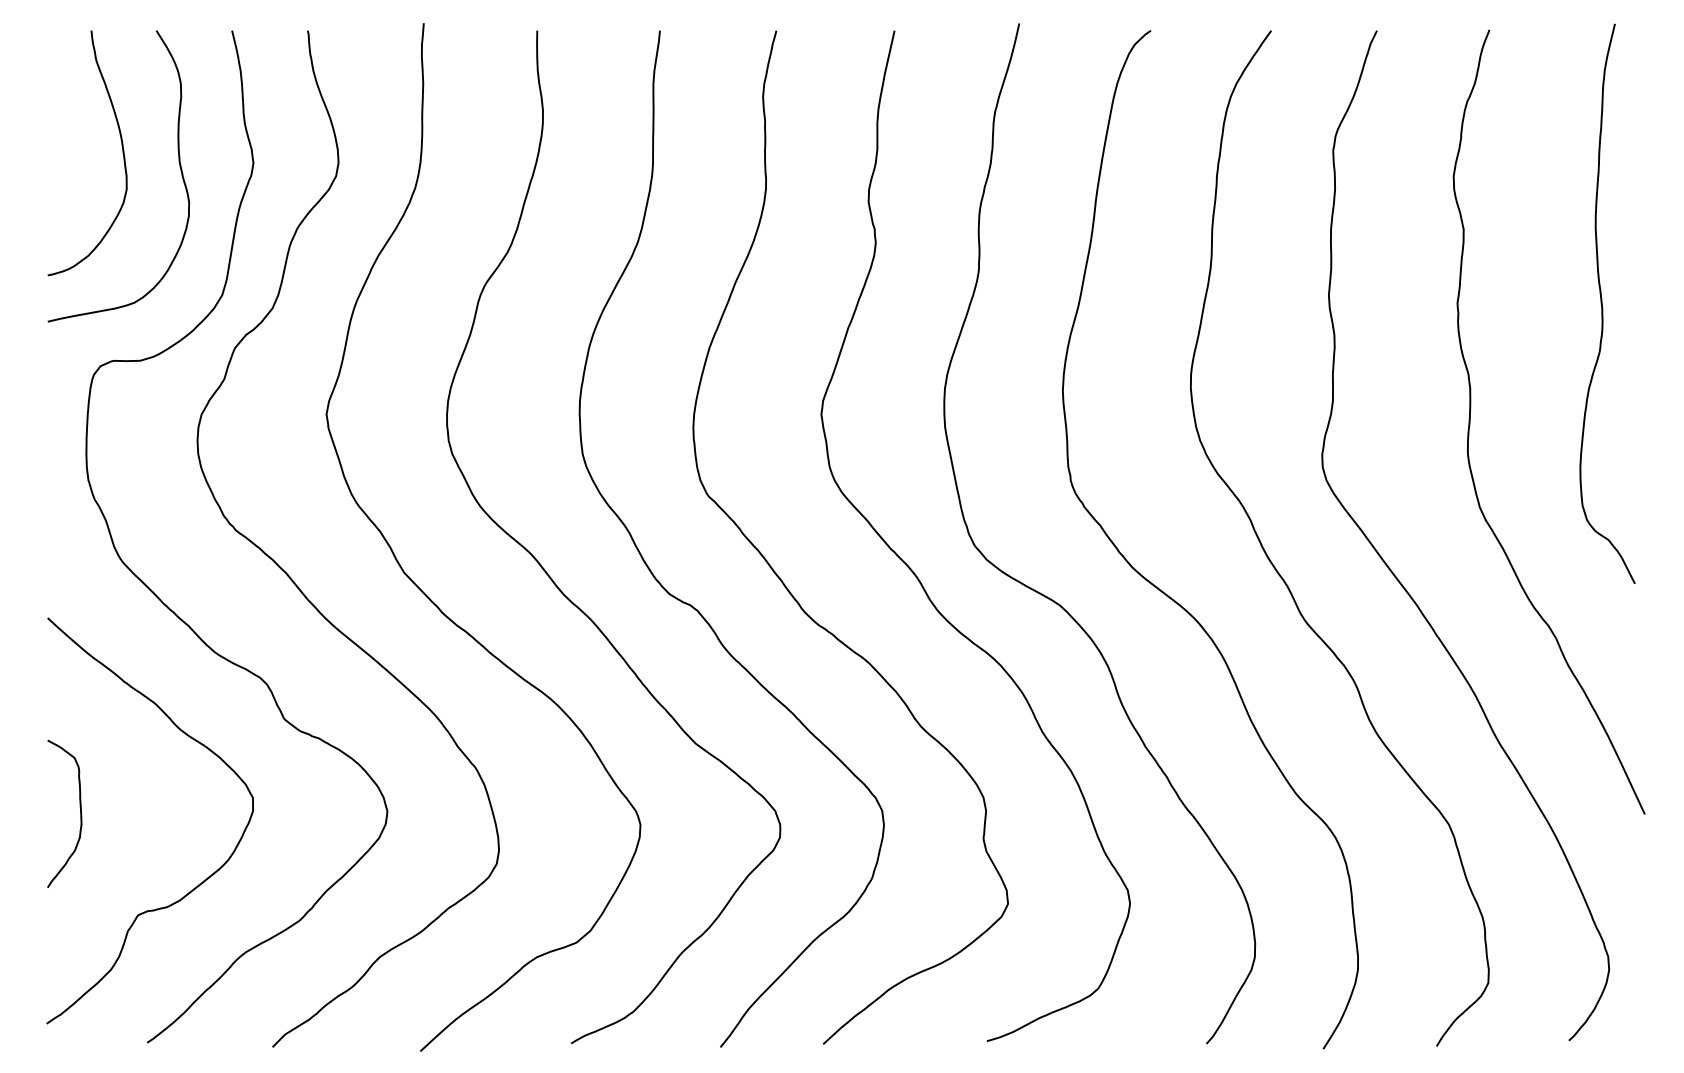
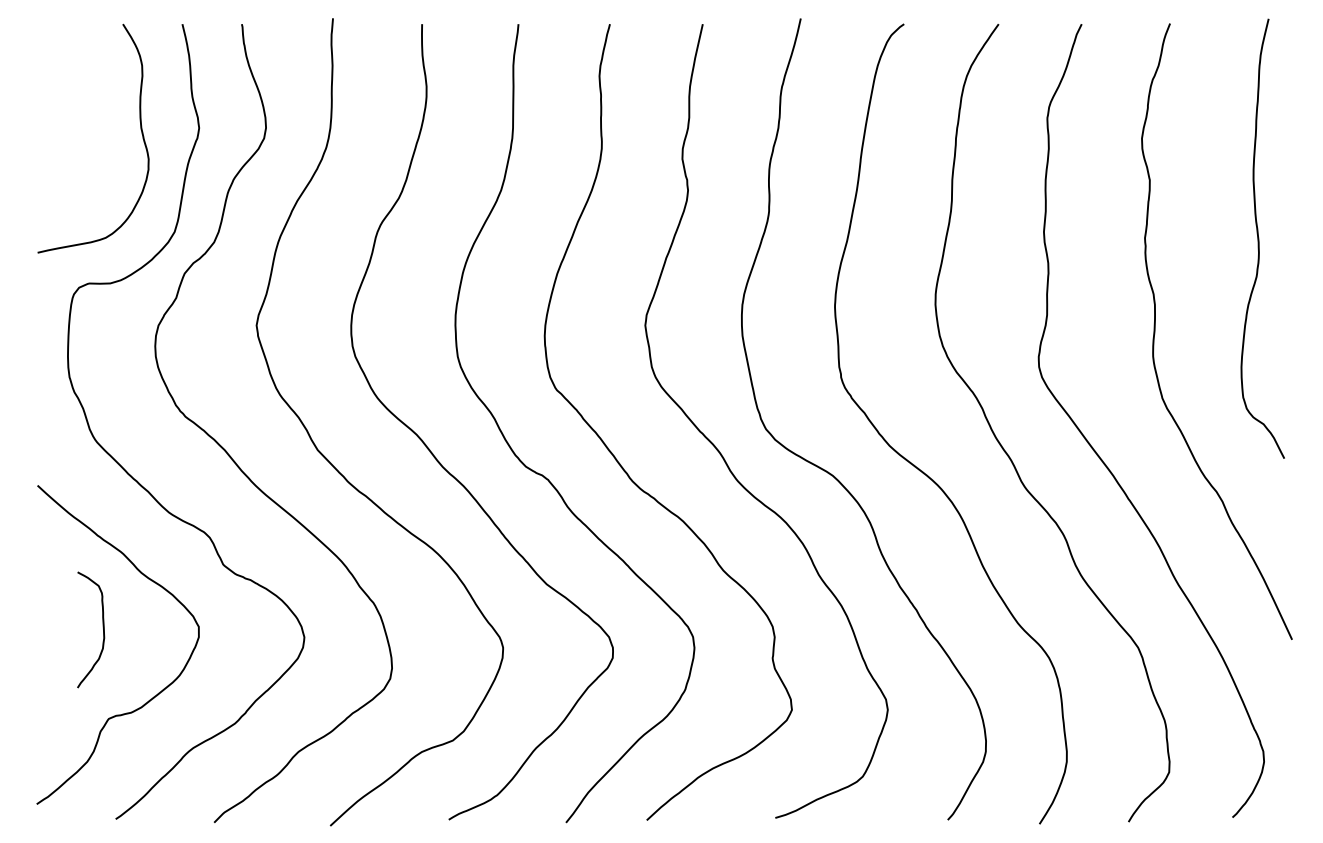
curve: (121, 146) -> (95, 115), removed
curve: (80, 813) -> (103, 629), moved

